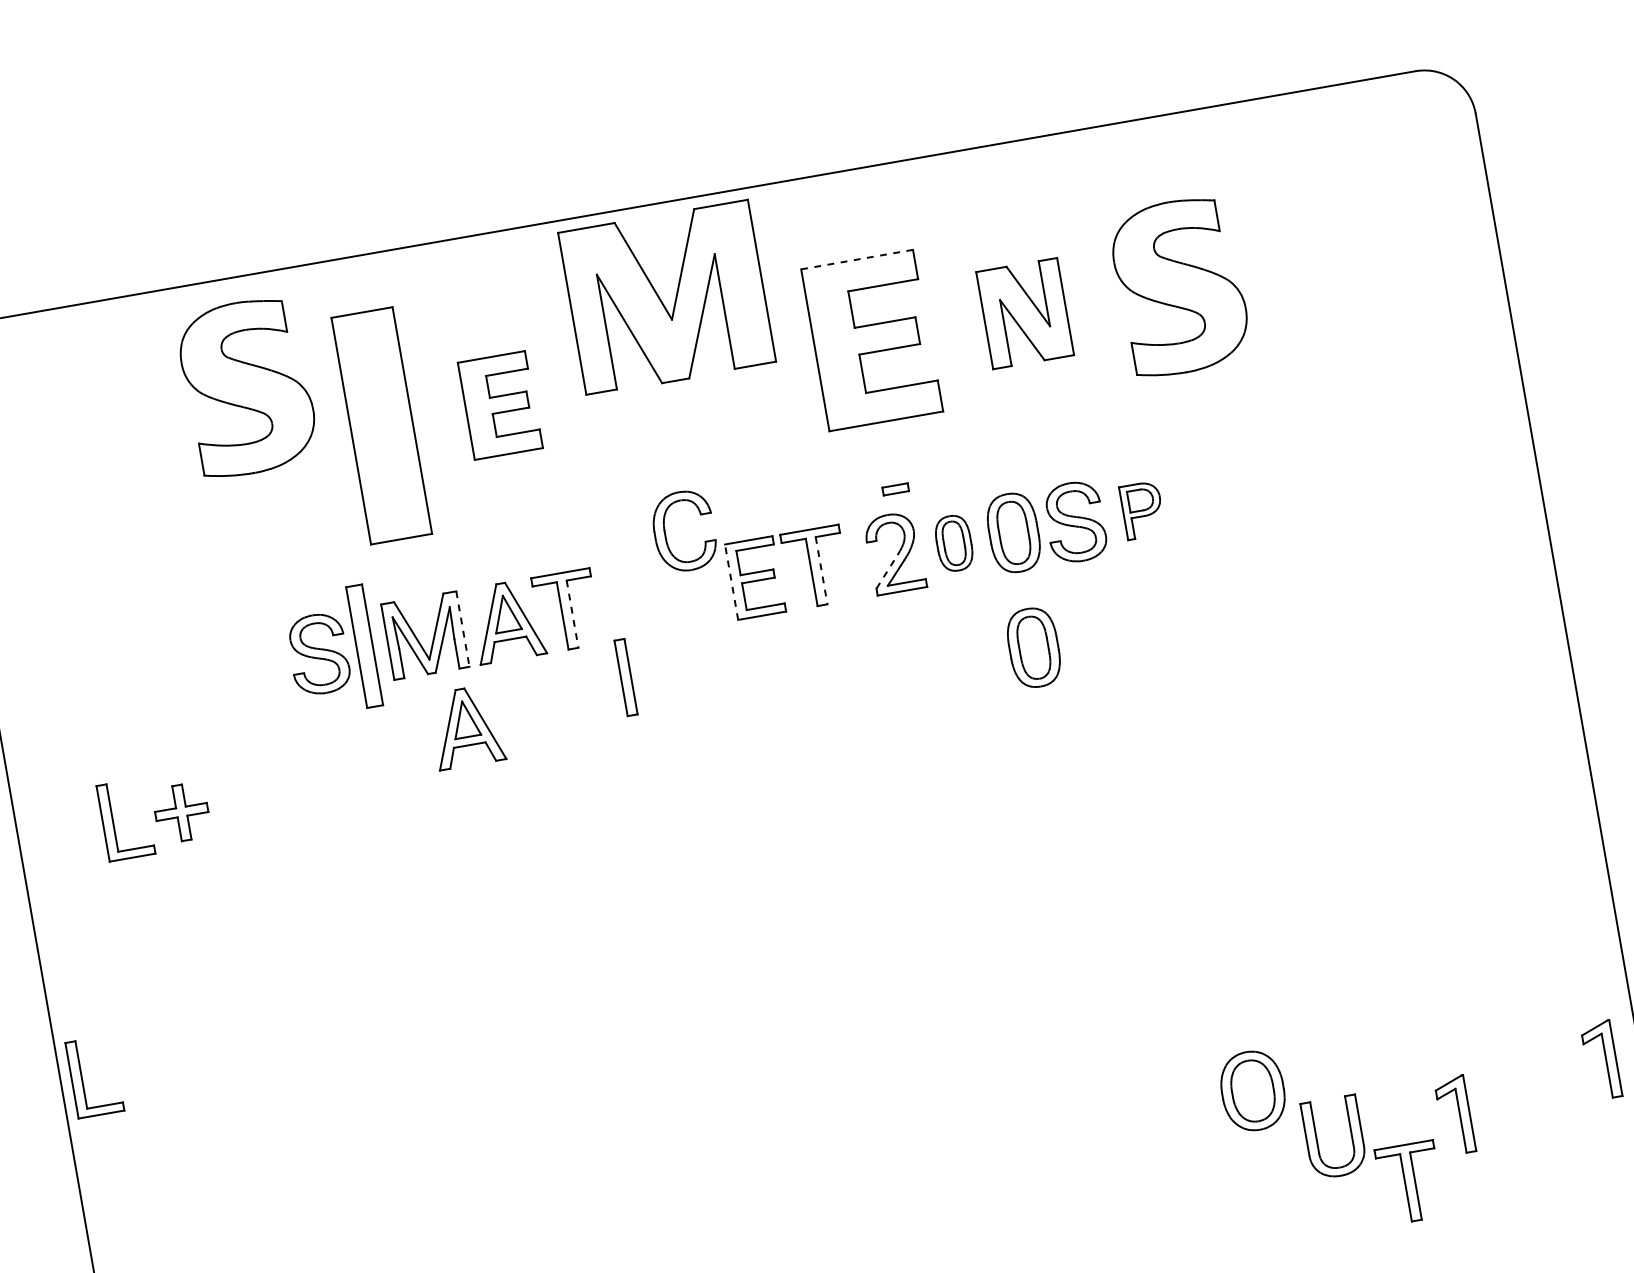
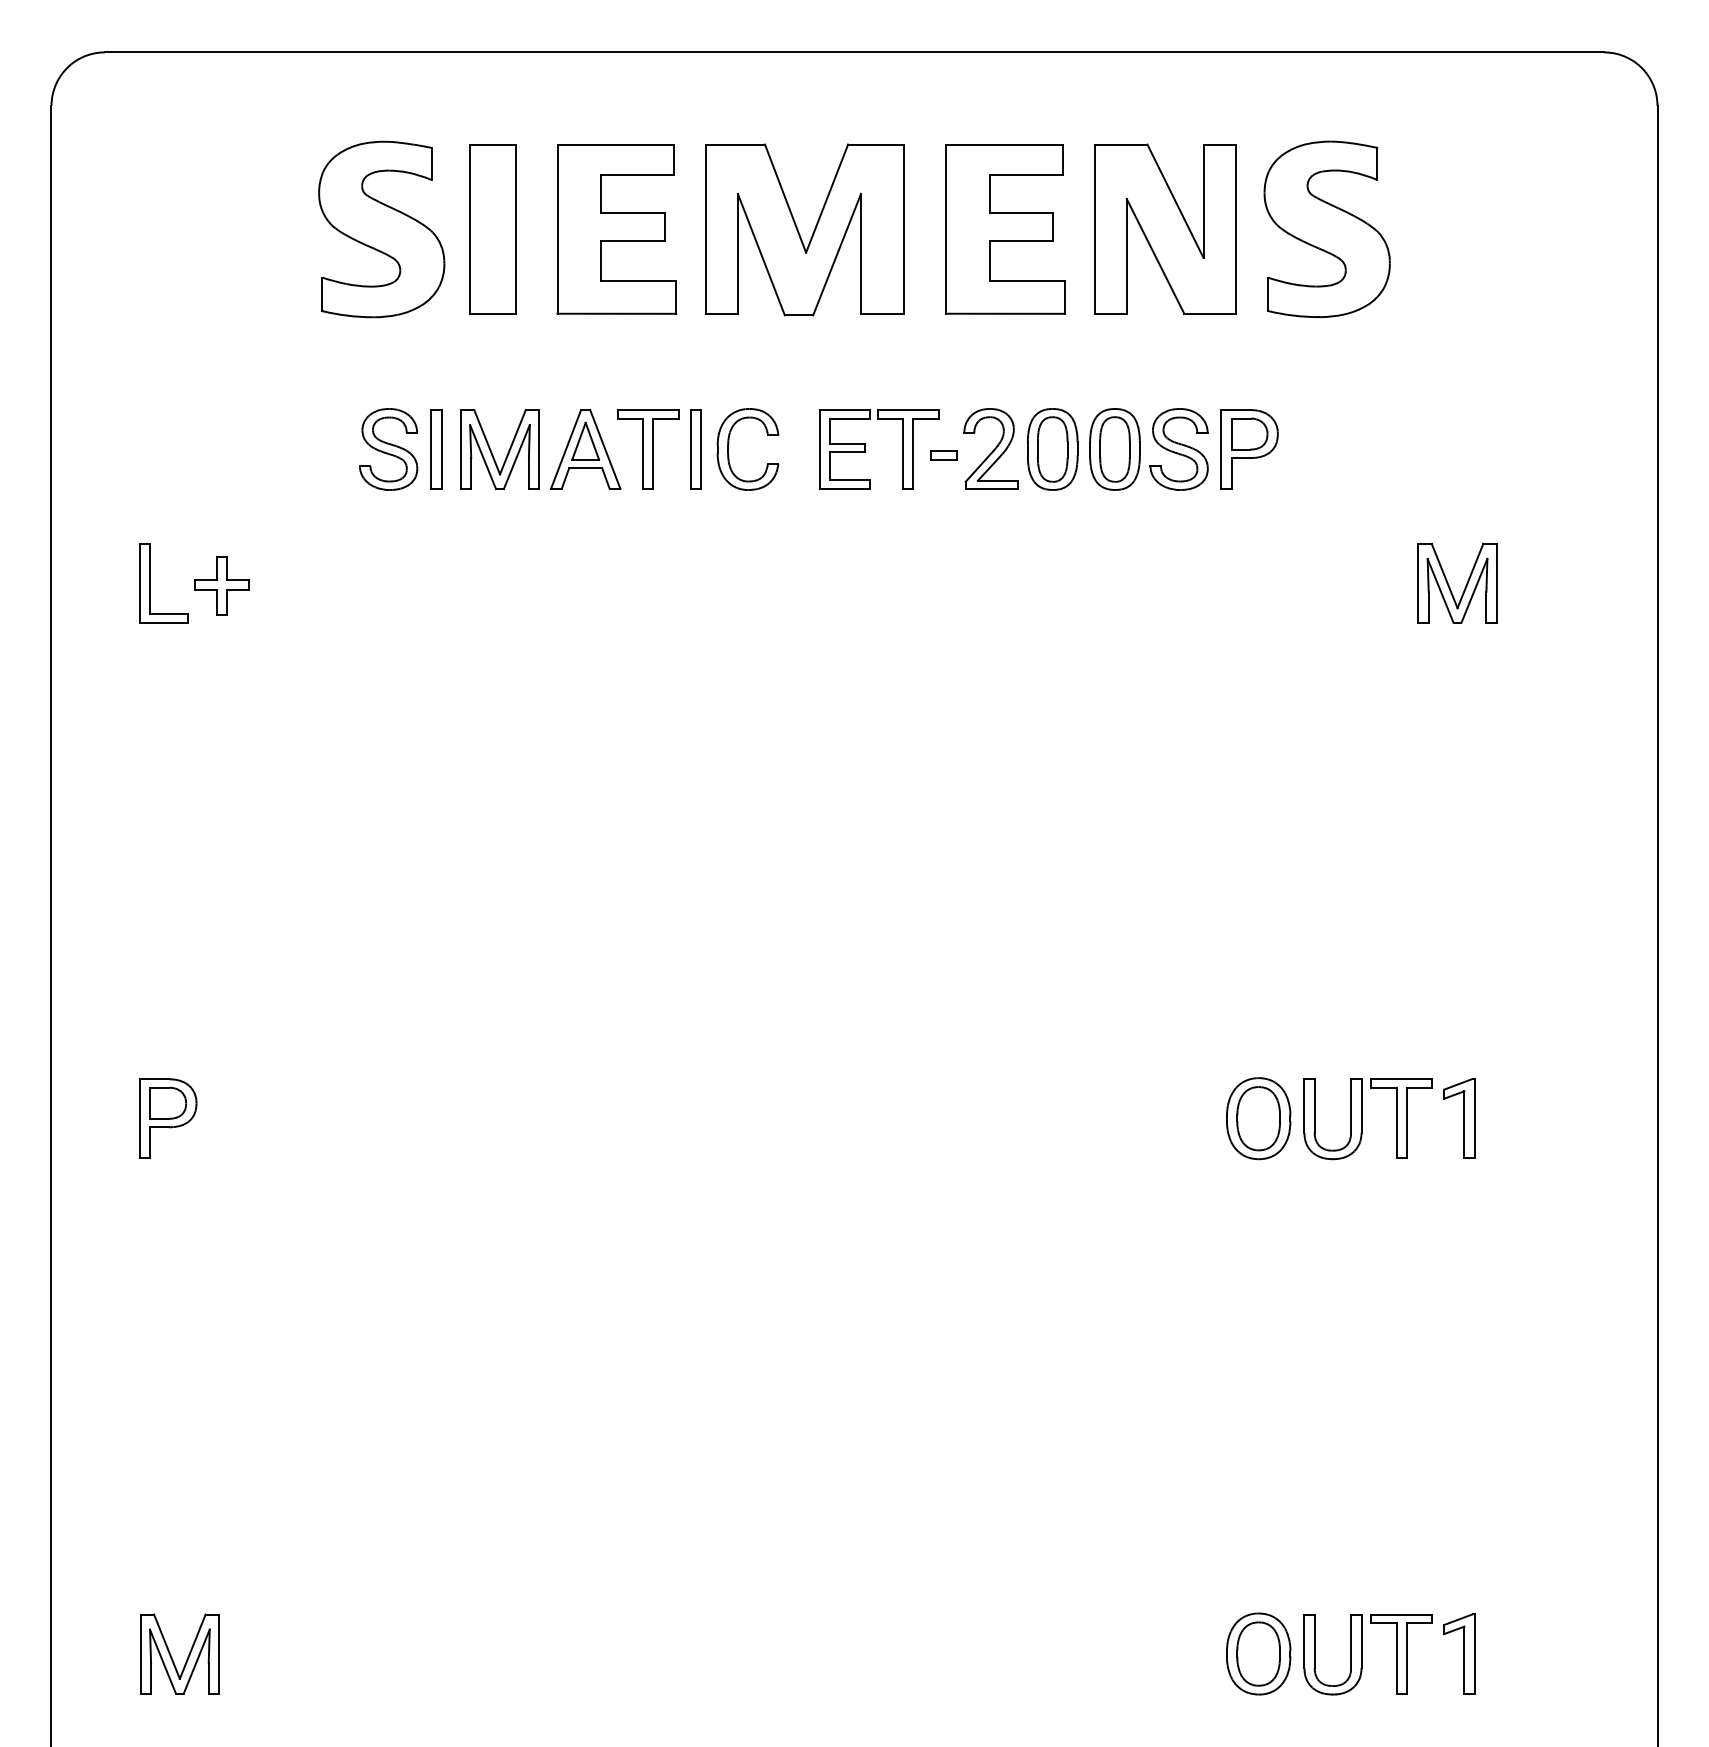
line: (857, 259) -> (1004, 144), dashed -> solid
part: (666, 297) -> (804, 229), moved
part: (1025, 313) -> (1165, 228), size x1.67
part: (247, 387) -> (381, 229), moved
part: (500, 405) -> (616, 229), size x1.67
part: (381, 426) -> (492, 229), size x0.71
part: (895, 489) -> (943, 455), moved
part: (1142, 510) -> (1249, 449), size x1.43
part: (665, 529) -> (729, 444), moved
part: (954, 543) -> (1052, 449), size x1.43
line: (821, 571) -> (913, 454), dashed -> solid
line: (887, 571) -> (979, 466), dashed -> solid
line: (731, 581) -> (820, 448), dashed -> solid
part: (1358, 608) -> (1450, 587), added
line: (573, 614) -> (653, 454), dashed -> solid
line: (463, 629) -> (539, 449), dashed -> solid
part: (364, 646) -> (436, 449), size x0.62
part: (1033, 647) -> (1114, 569), removed
part: (625, 677) -> (695, 449), moved
part: (466, 727) -> (525, 549), removed
part: (1601, 1059) -> (1617, 1087), removed
part: (82, 1079) -> (73, 838), removed
part: (1252, 1090) -> (1258, 1118), moved
part: (1409, 1182) -> (1401, 1118), moved

